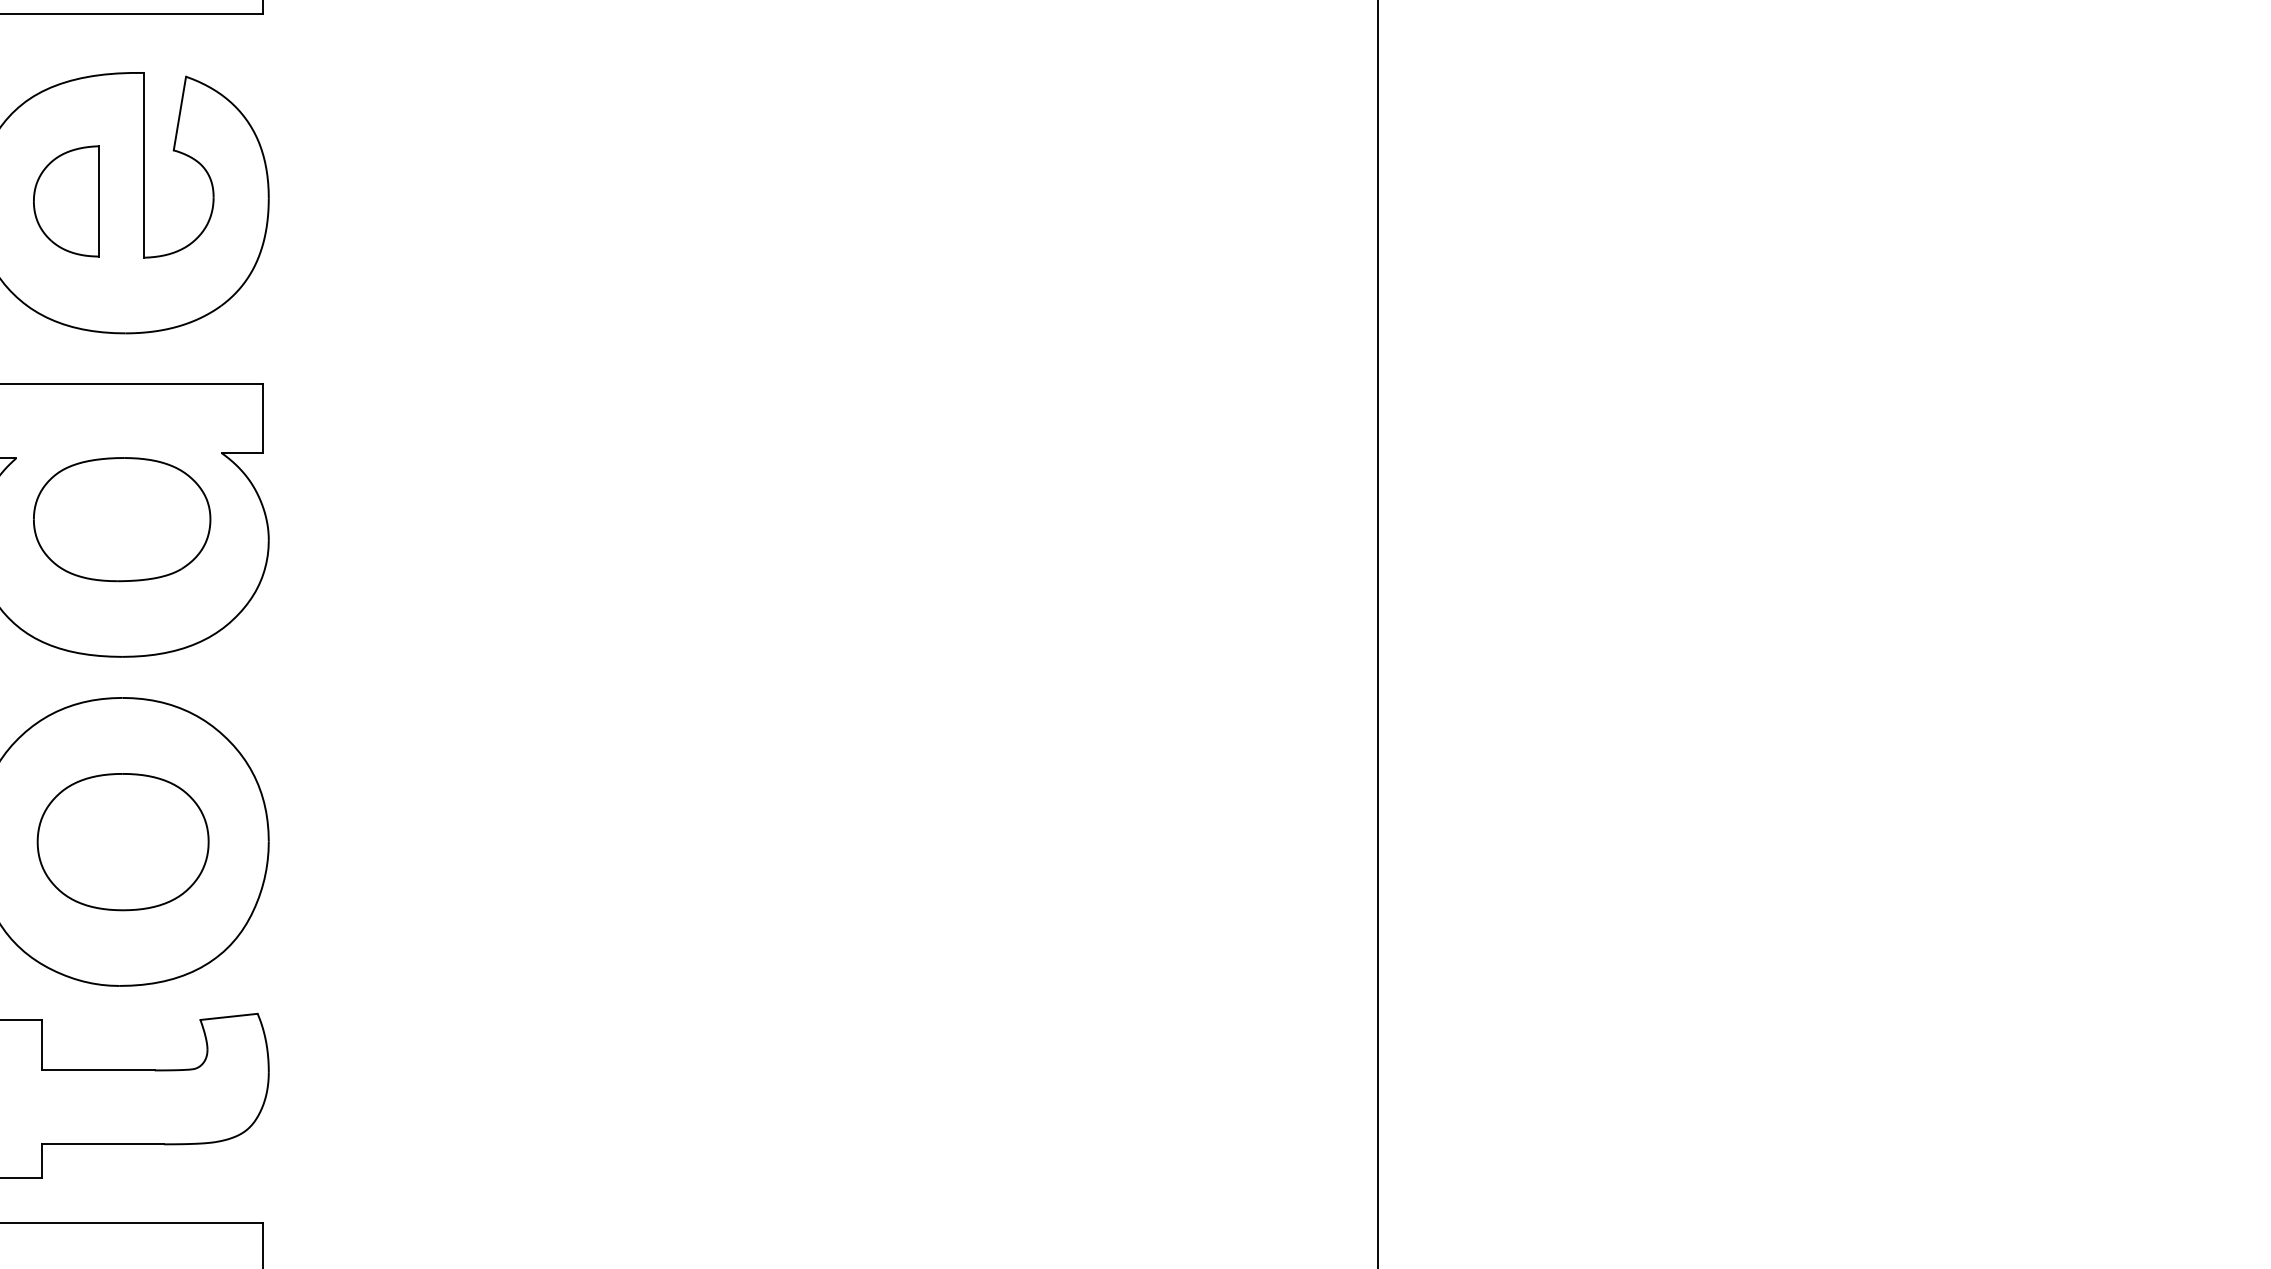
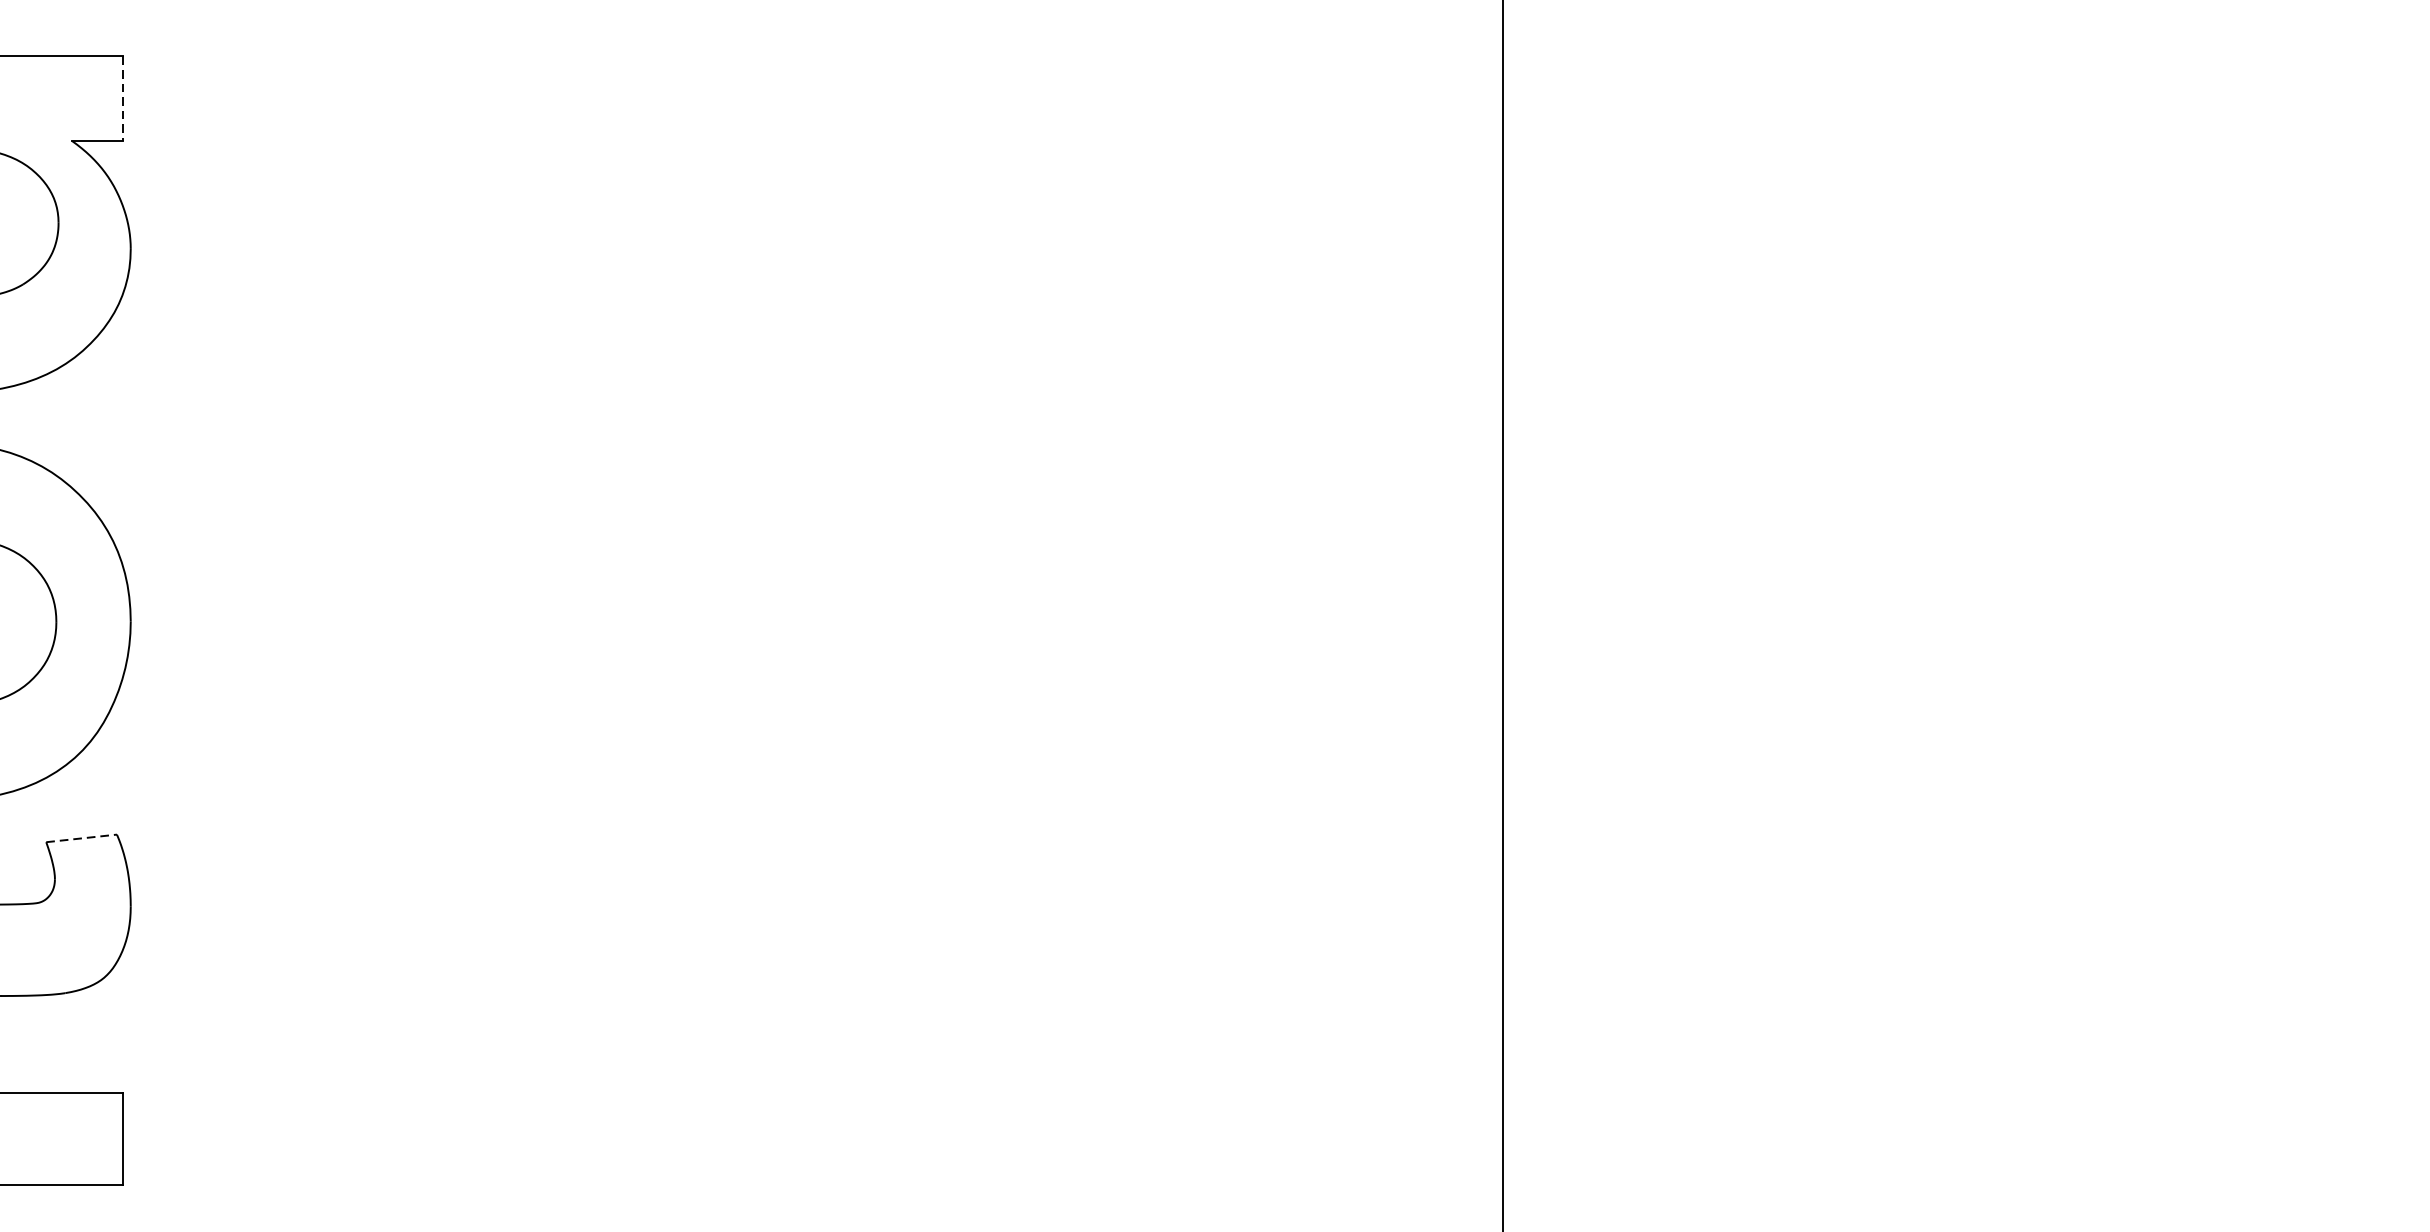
line: (262, 419) -> (122, 99), solid -> dashed
line: (229, 1016) -> (82, 837), solid -> dashed

